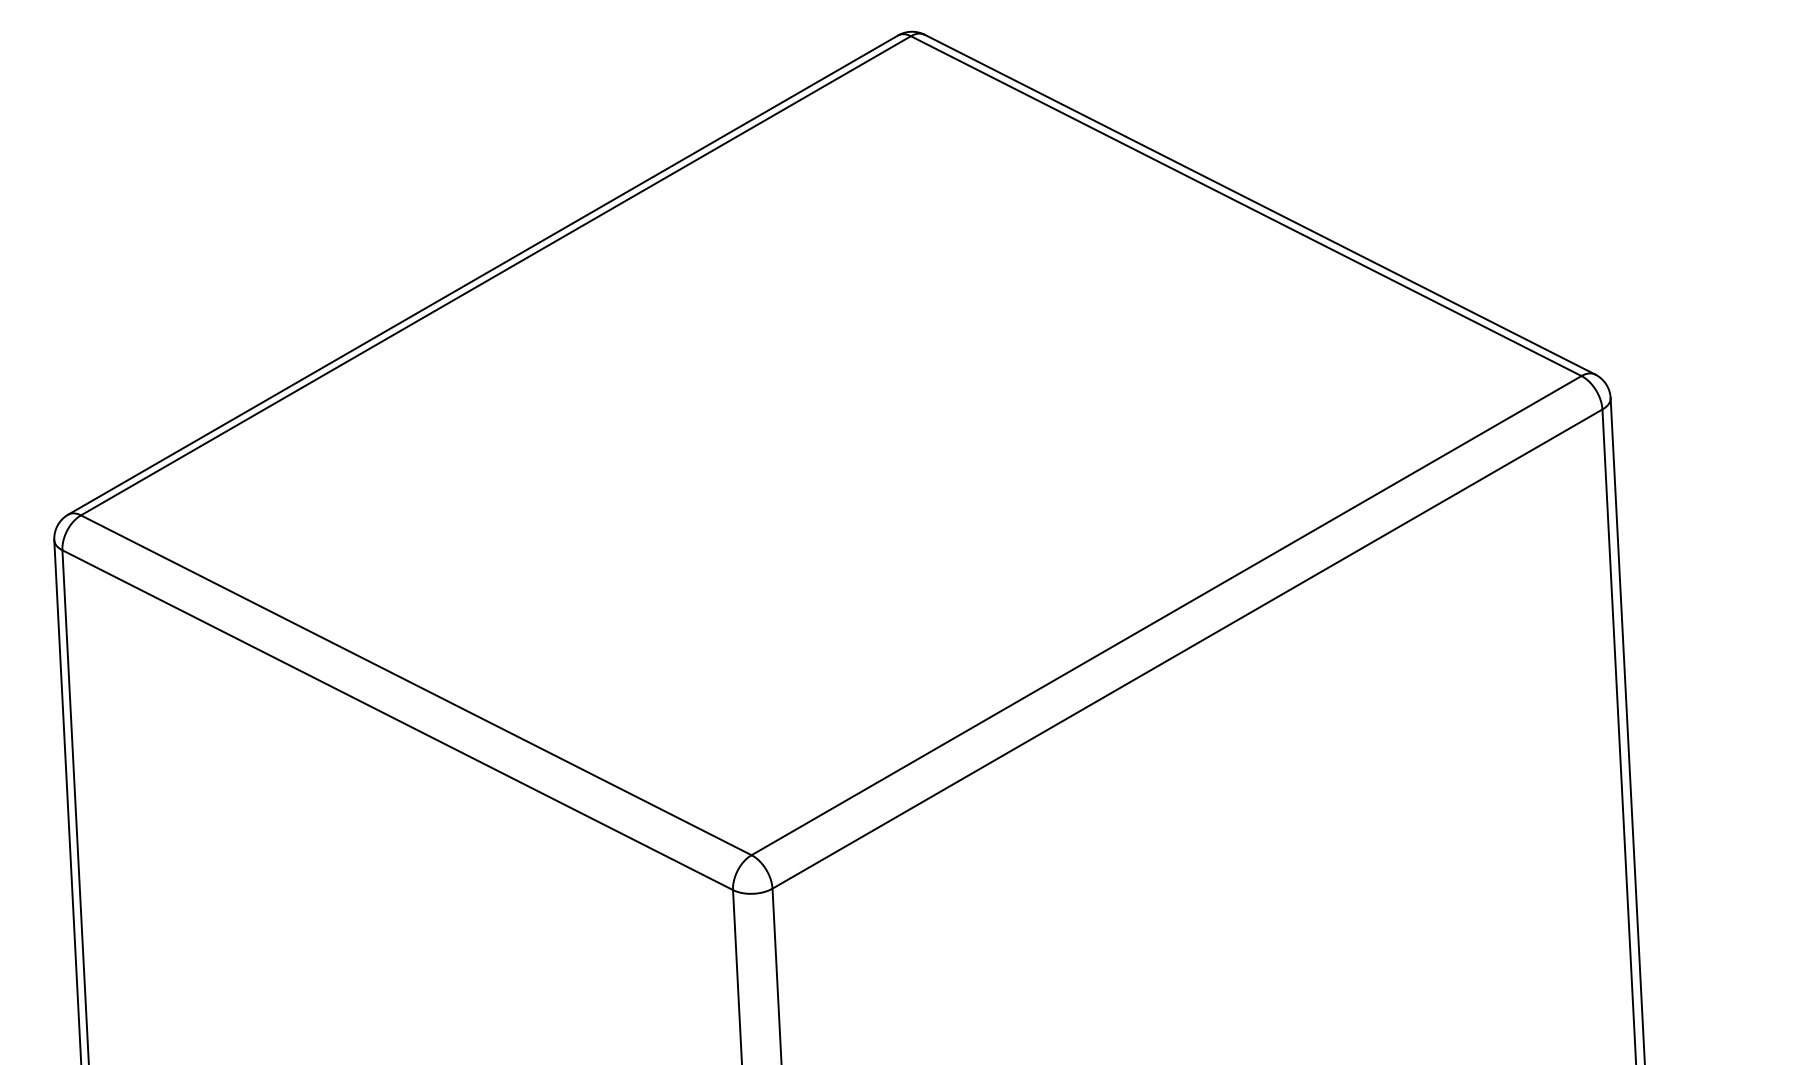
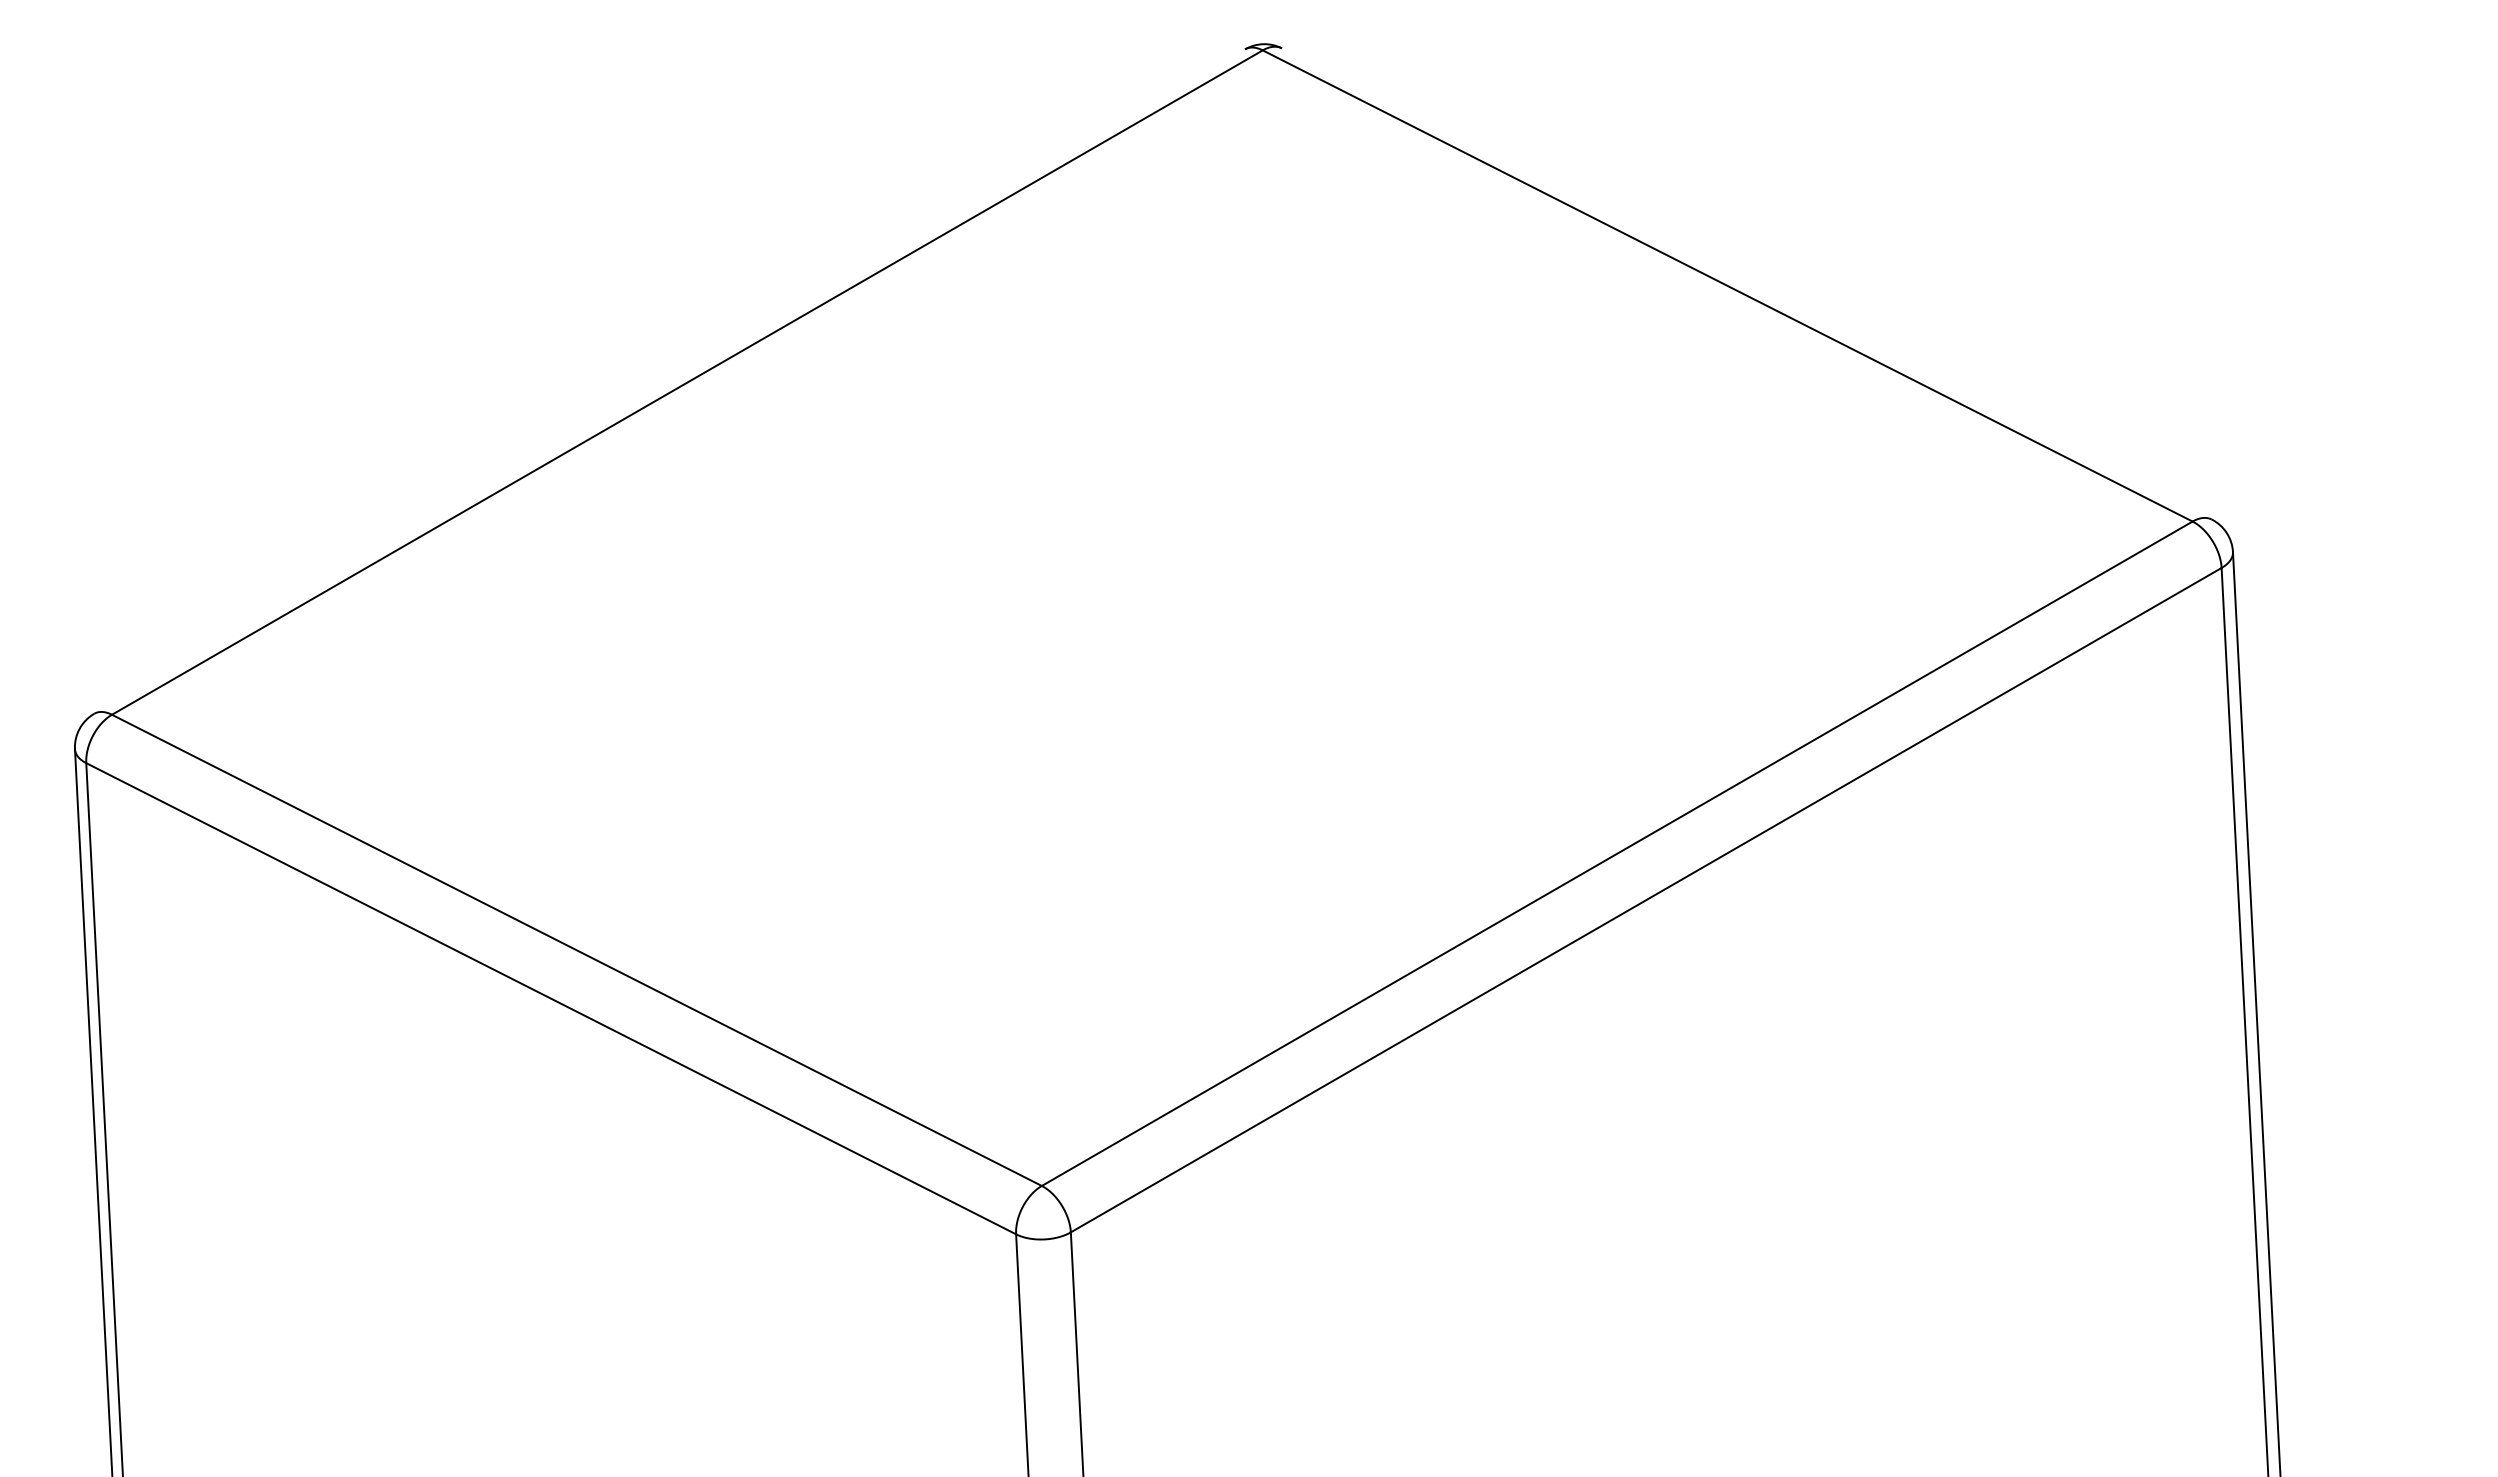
line: (1259, 204) -> (1746, 283), removed
line: (483, 275) -> (669, 381), removed

